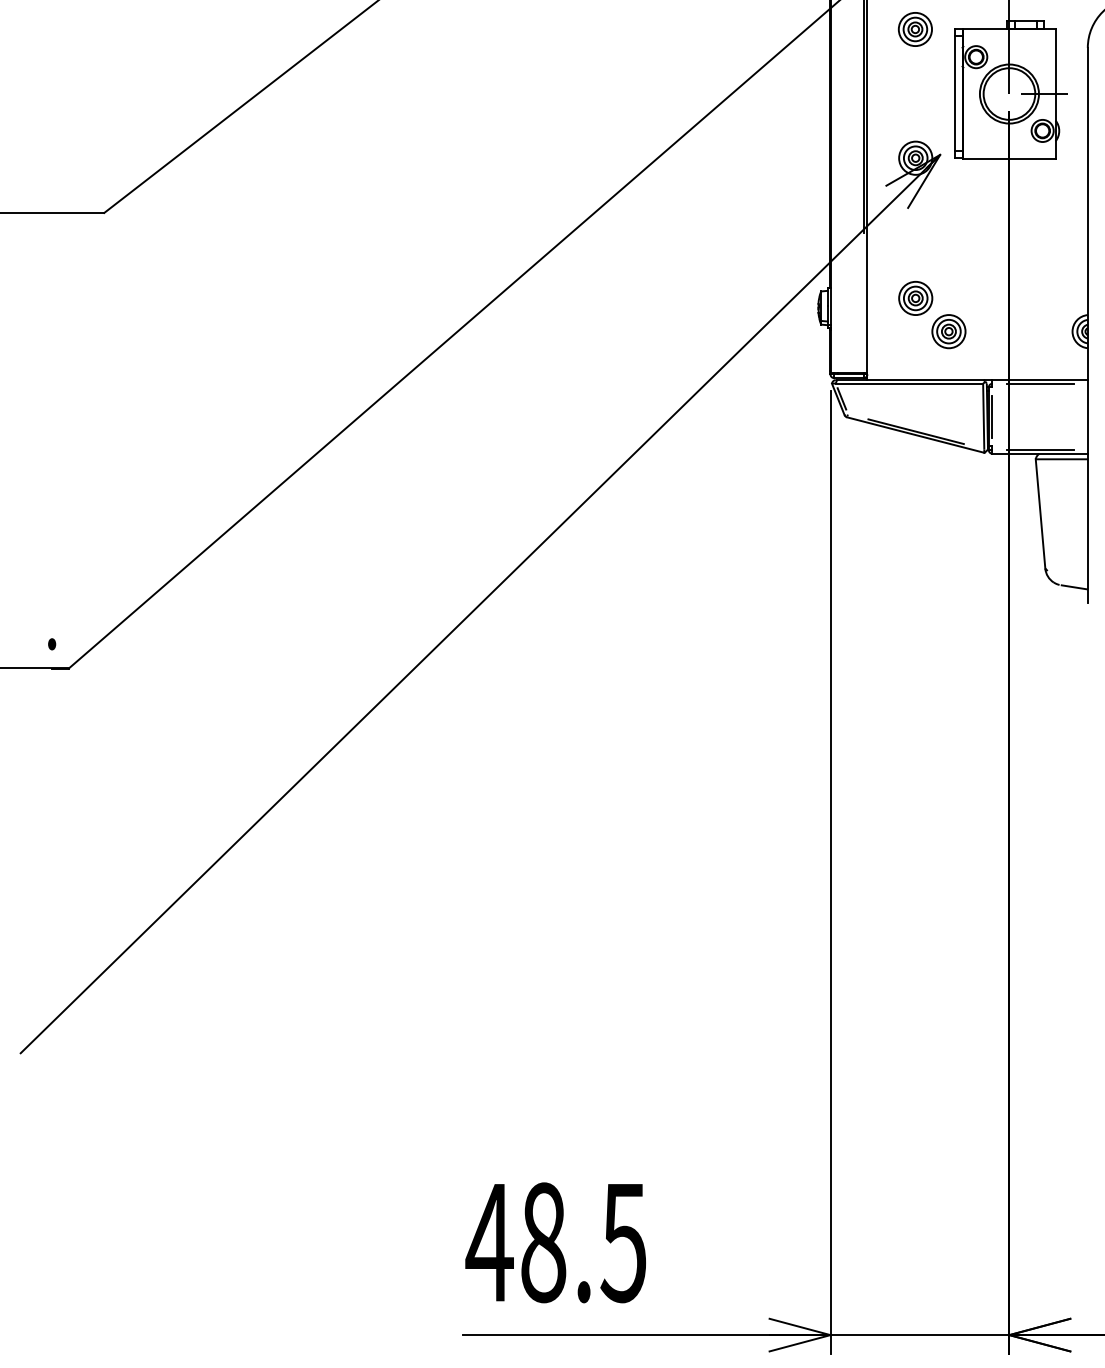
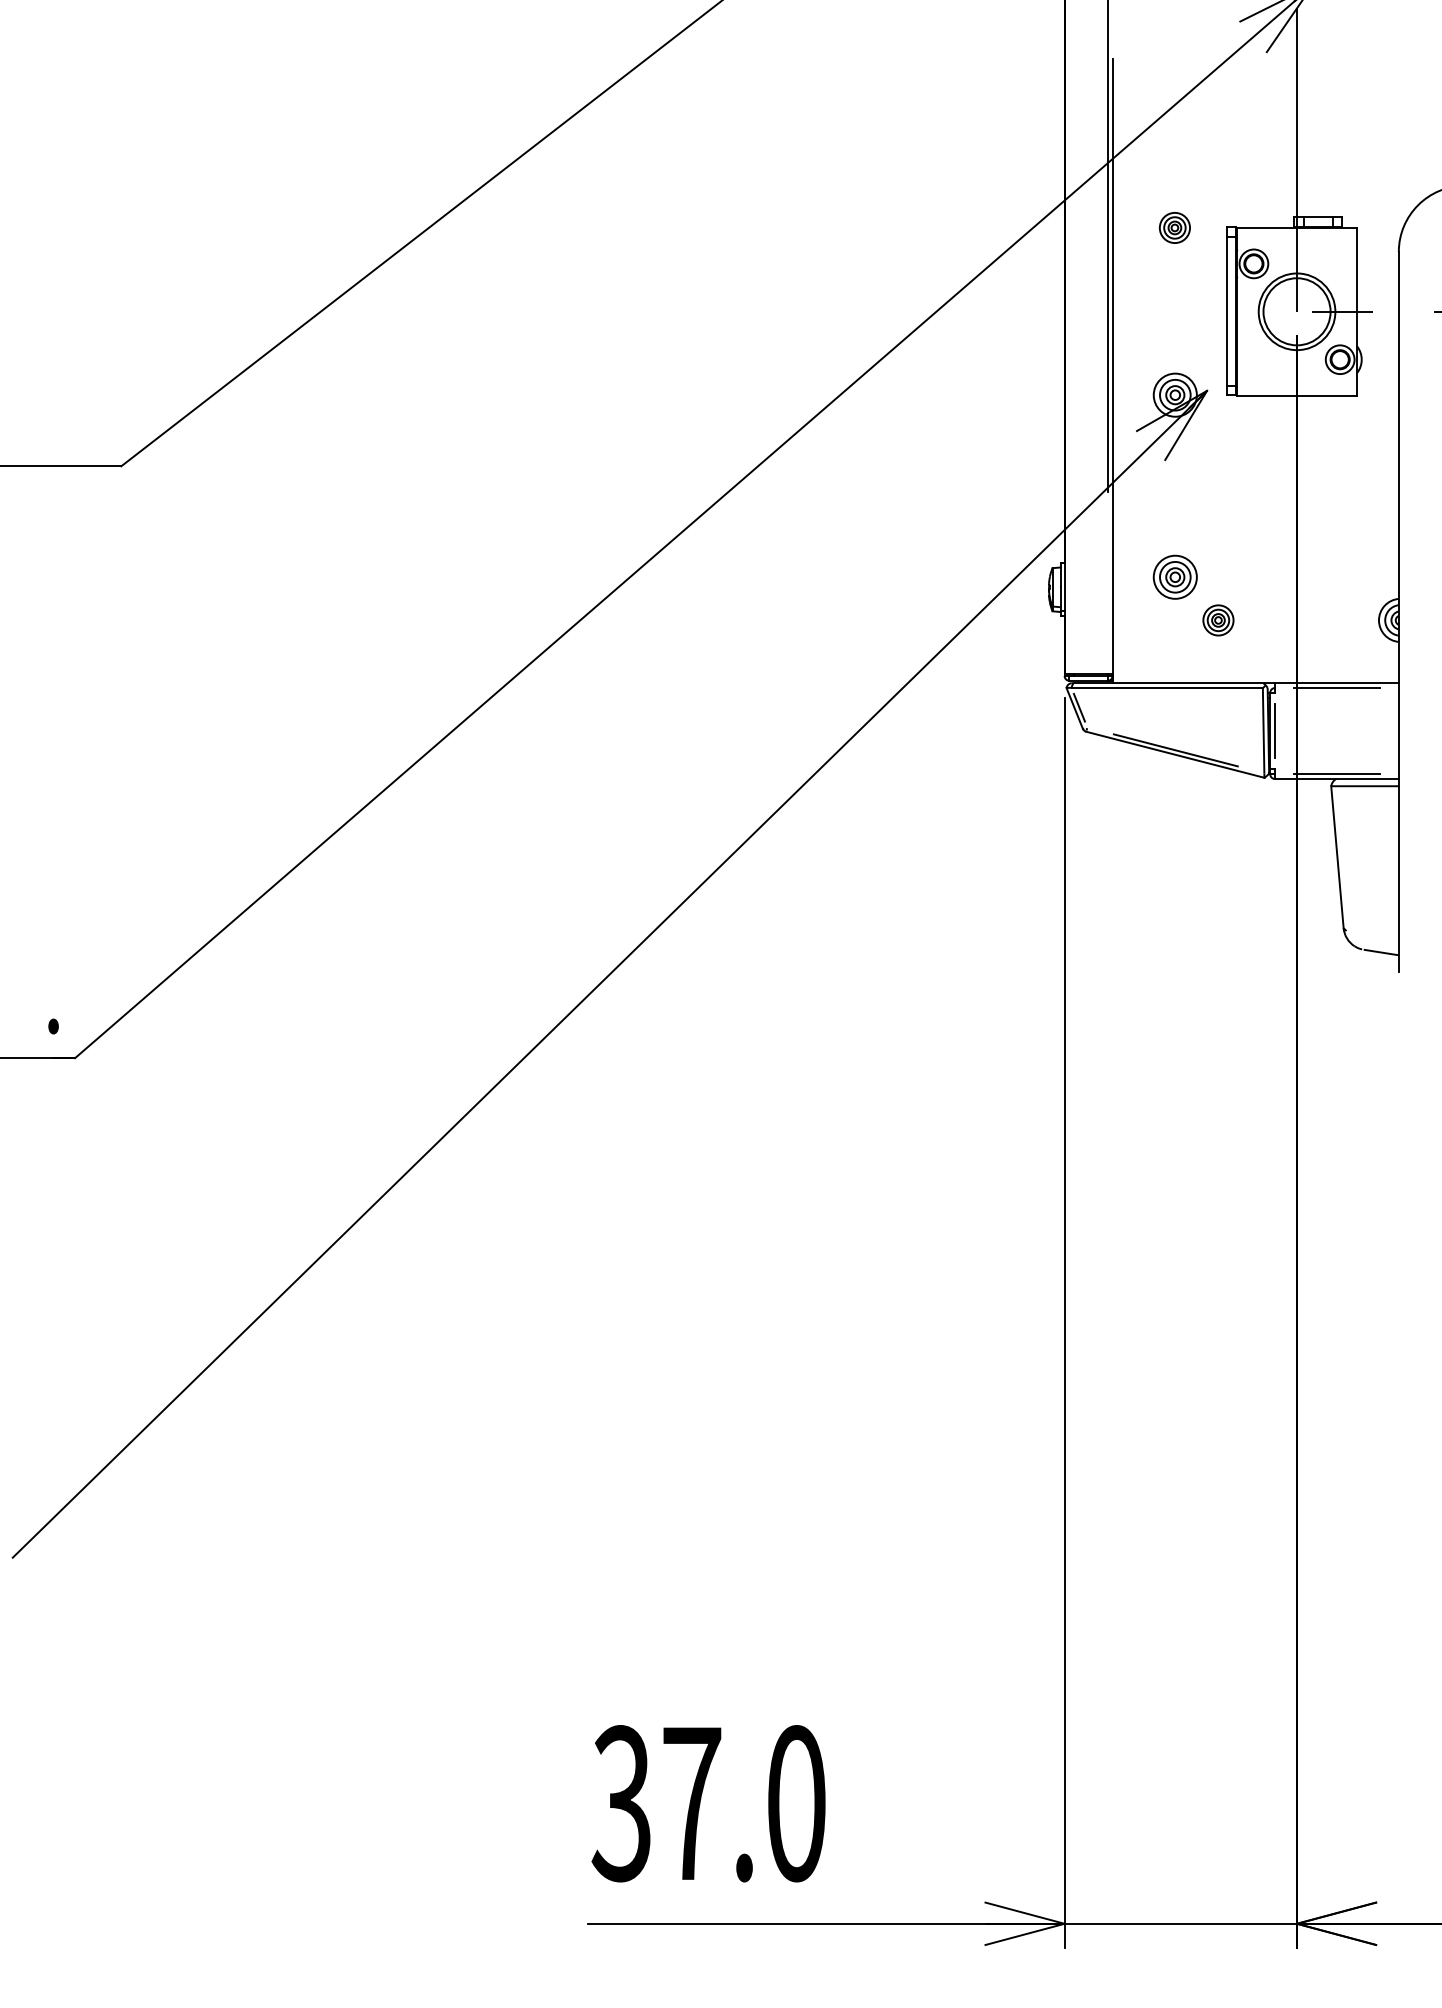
part: (915, 29) -> (1174, 227), size x0.7
part: (948, 331) -> (1218, 620), size x0.7
text: (555, 1242) -> (707, 1803), 48.5 -> 37.0

